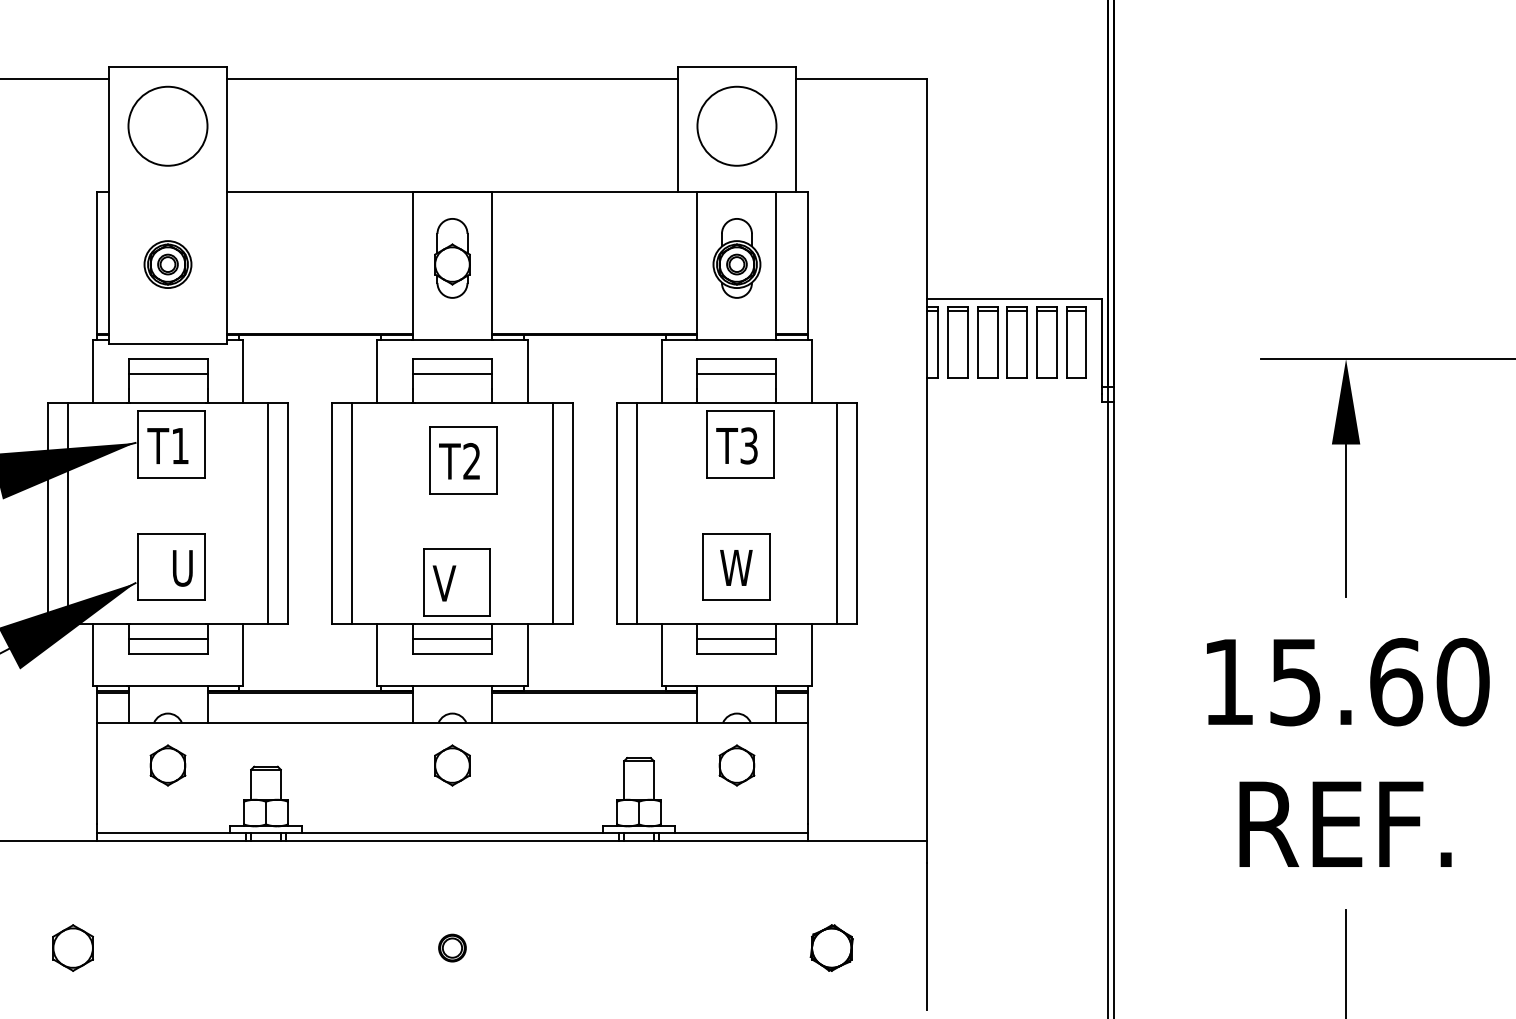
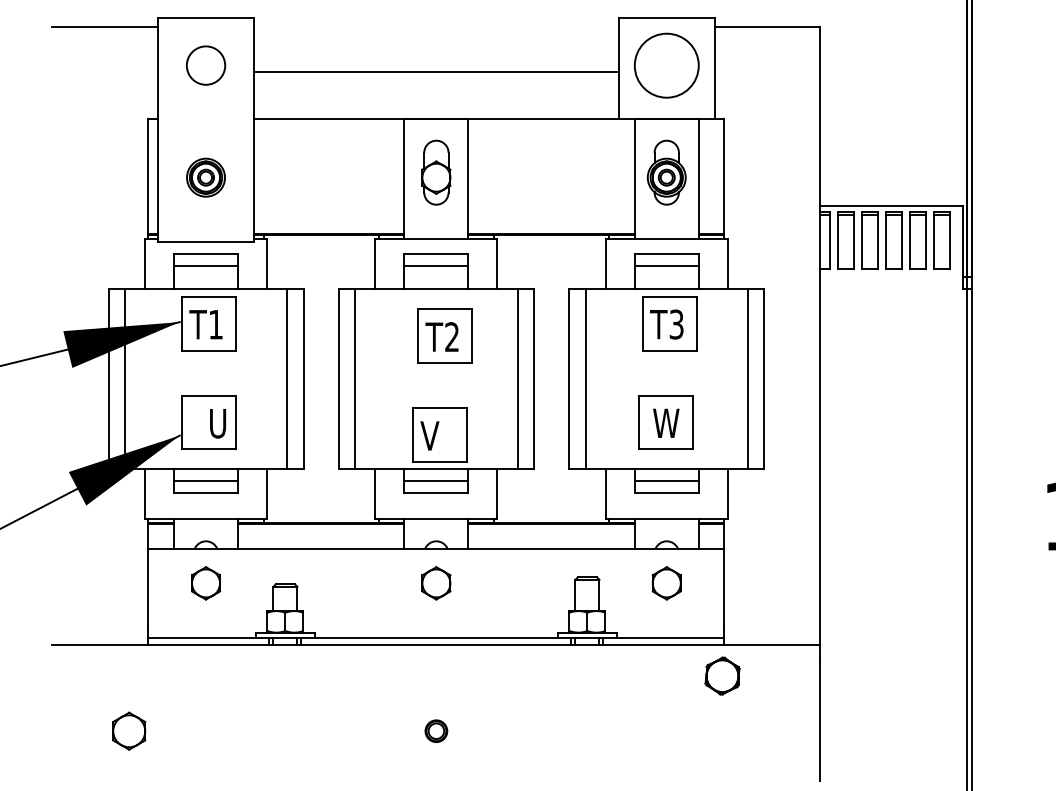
line: (452, 78) -> (436, 71), moved
circle: (167, 125) -> (205, 65), size x0.6
part: (831, 947) -> (722, 675), moved

